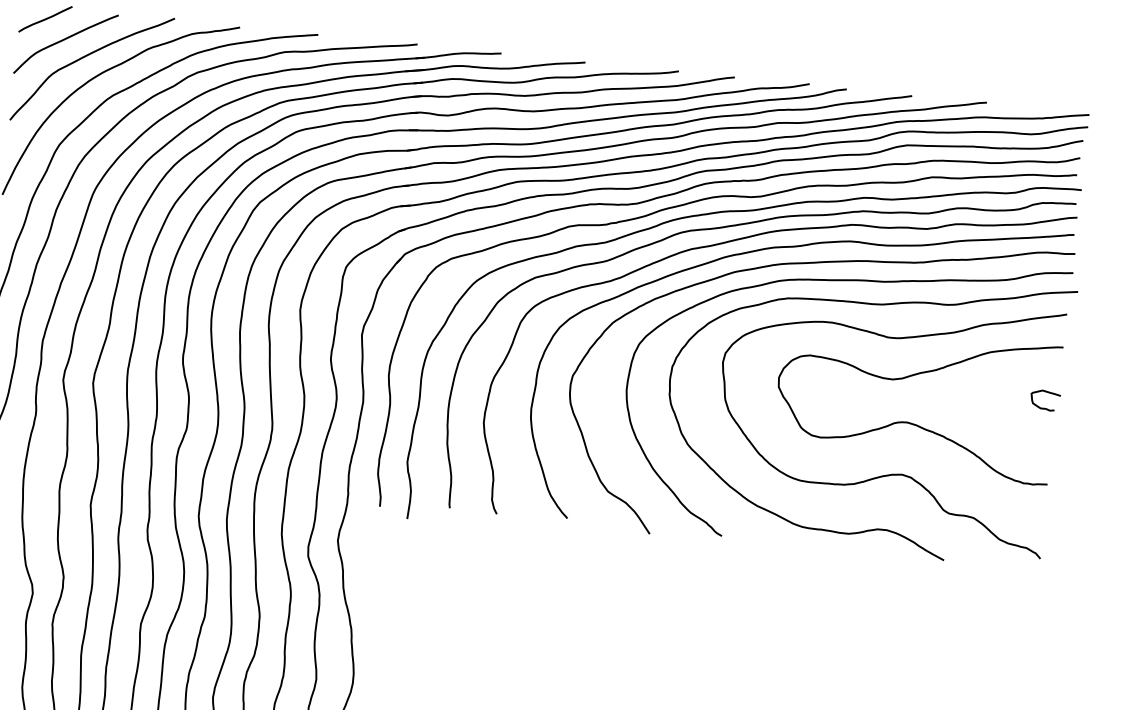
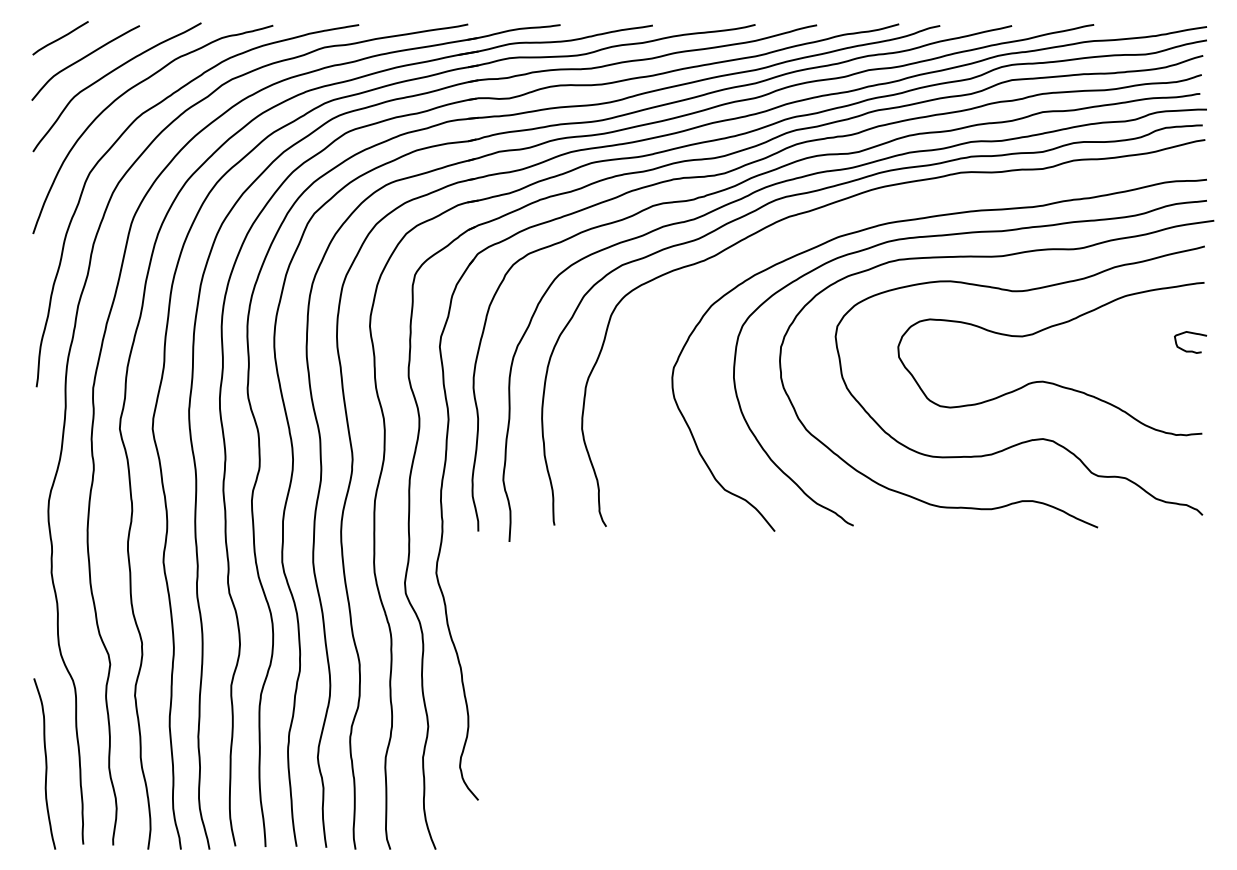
curve: (791, 247) -> (897, 204), removed

